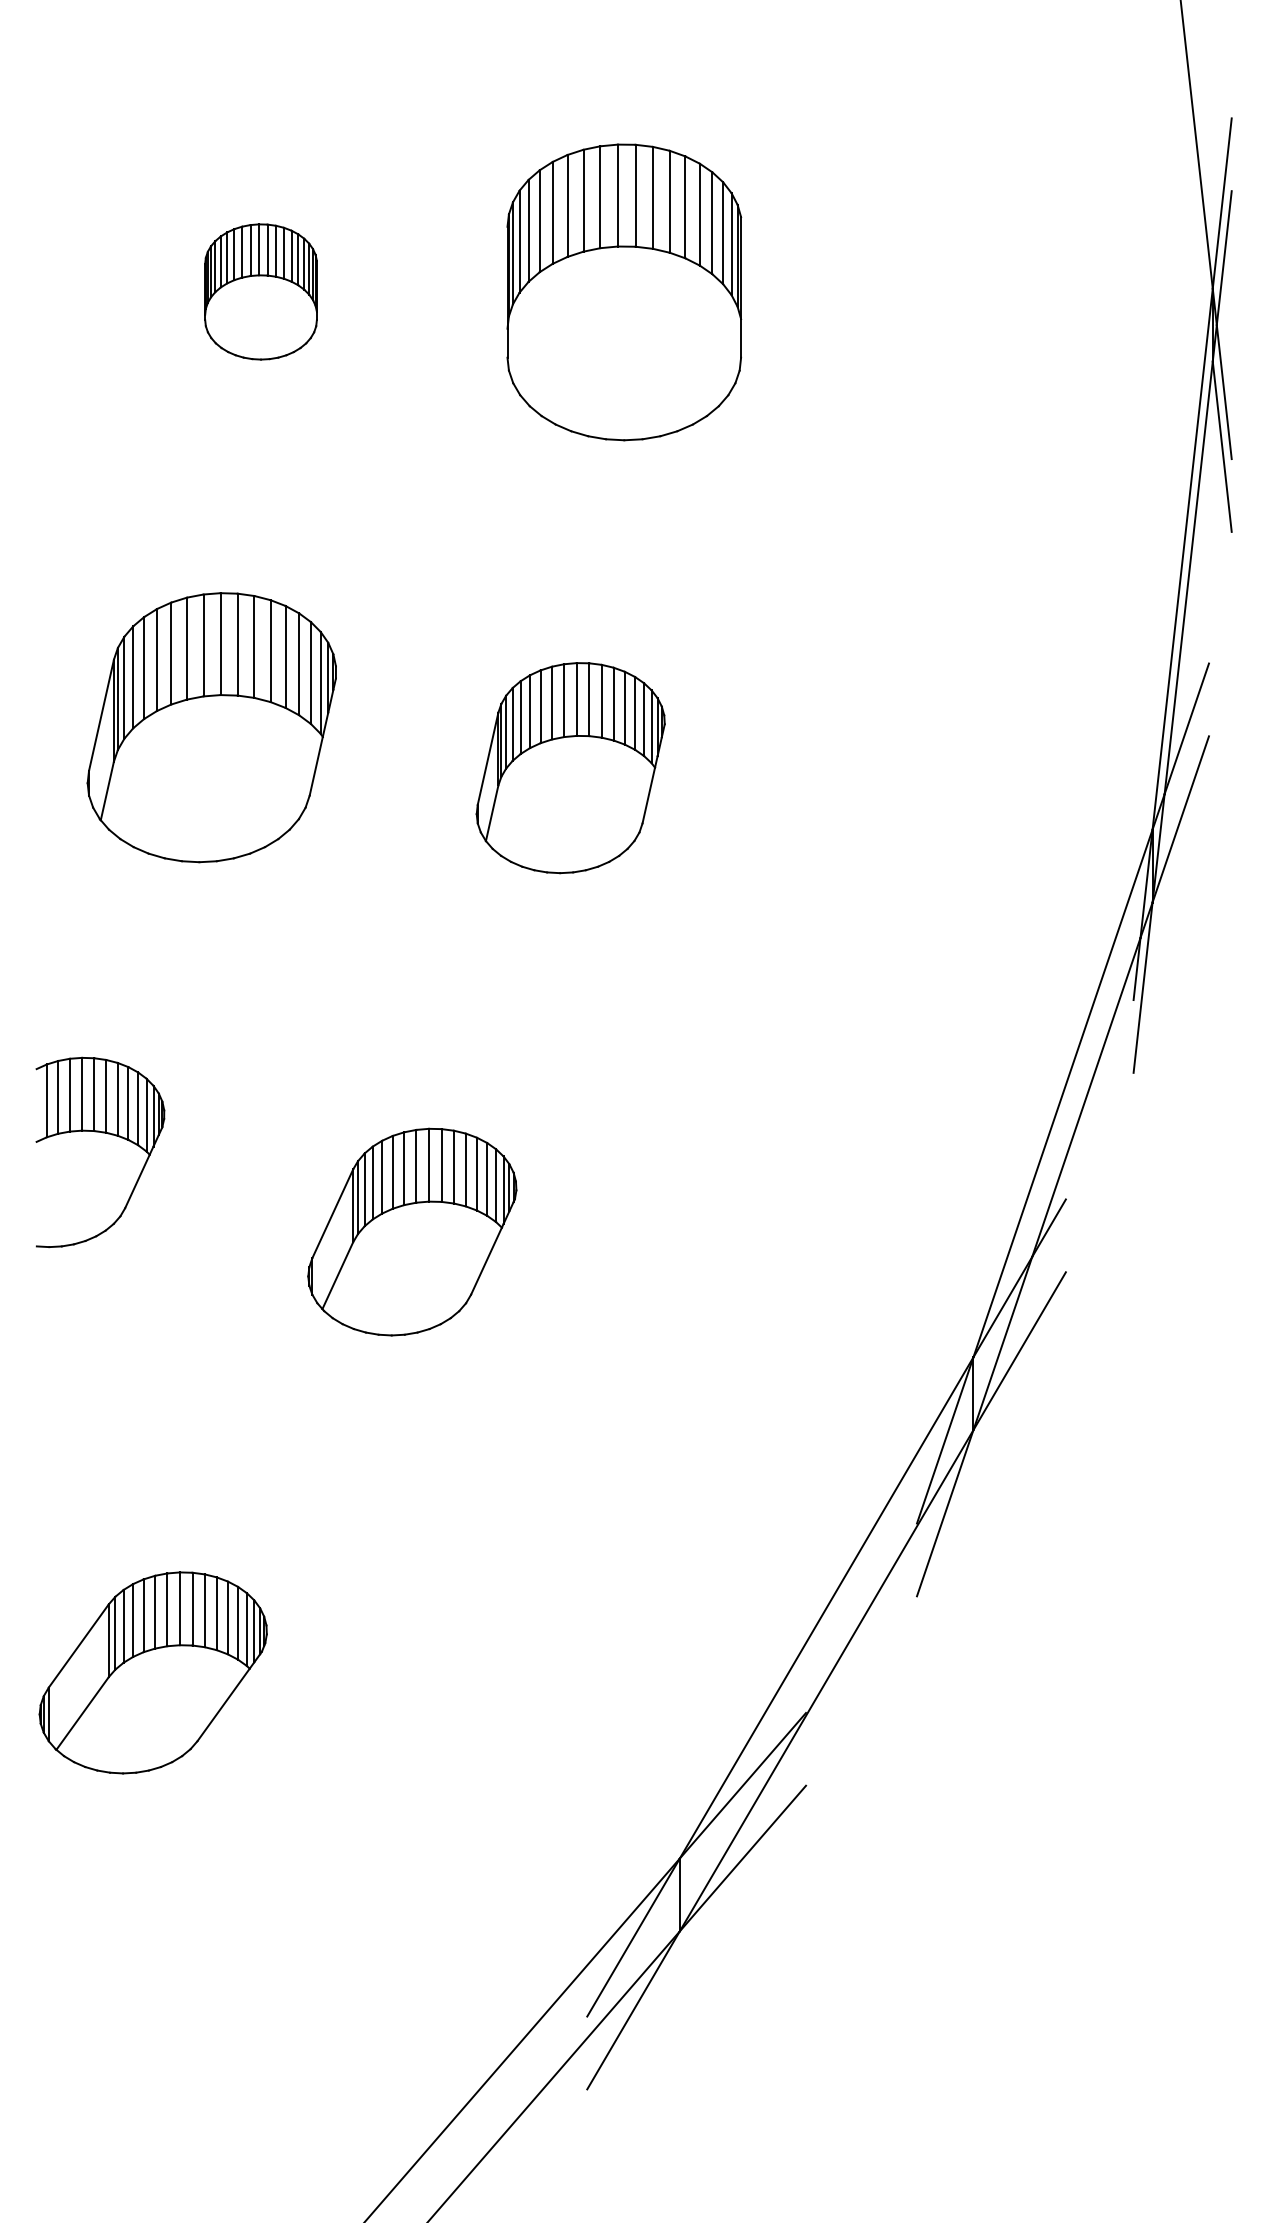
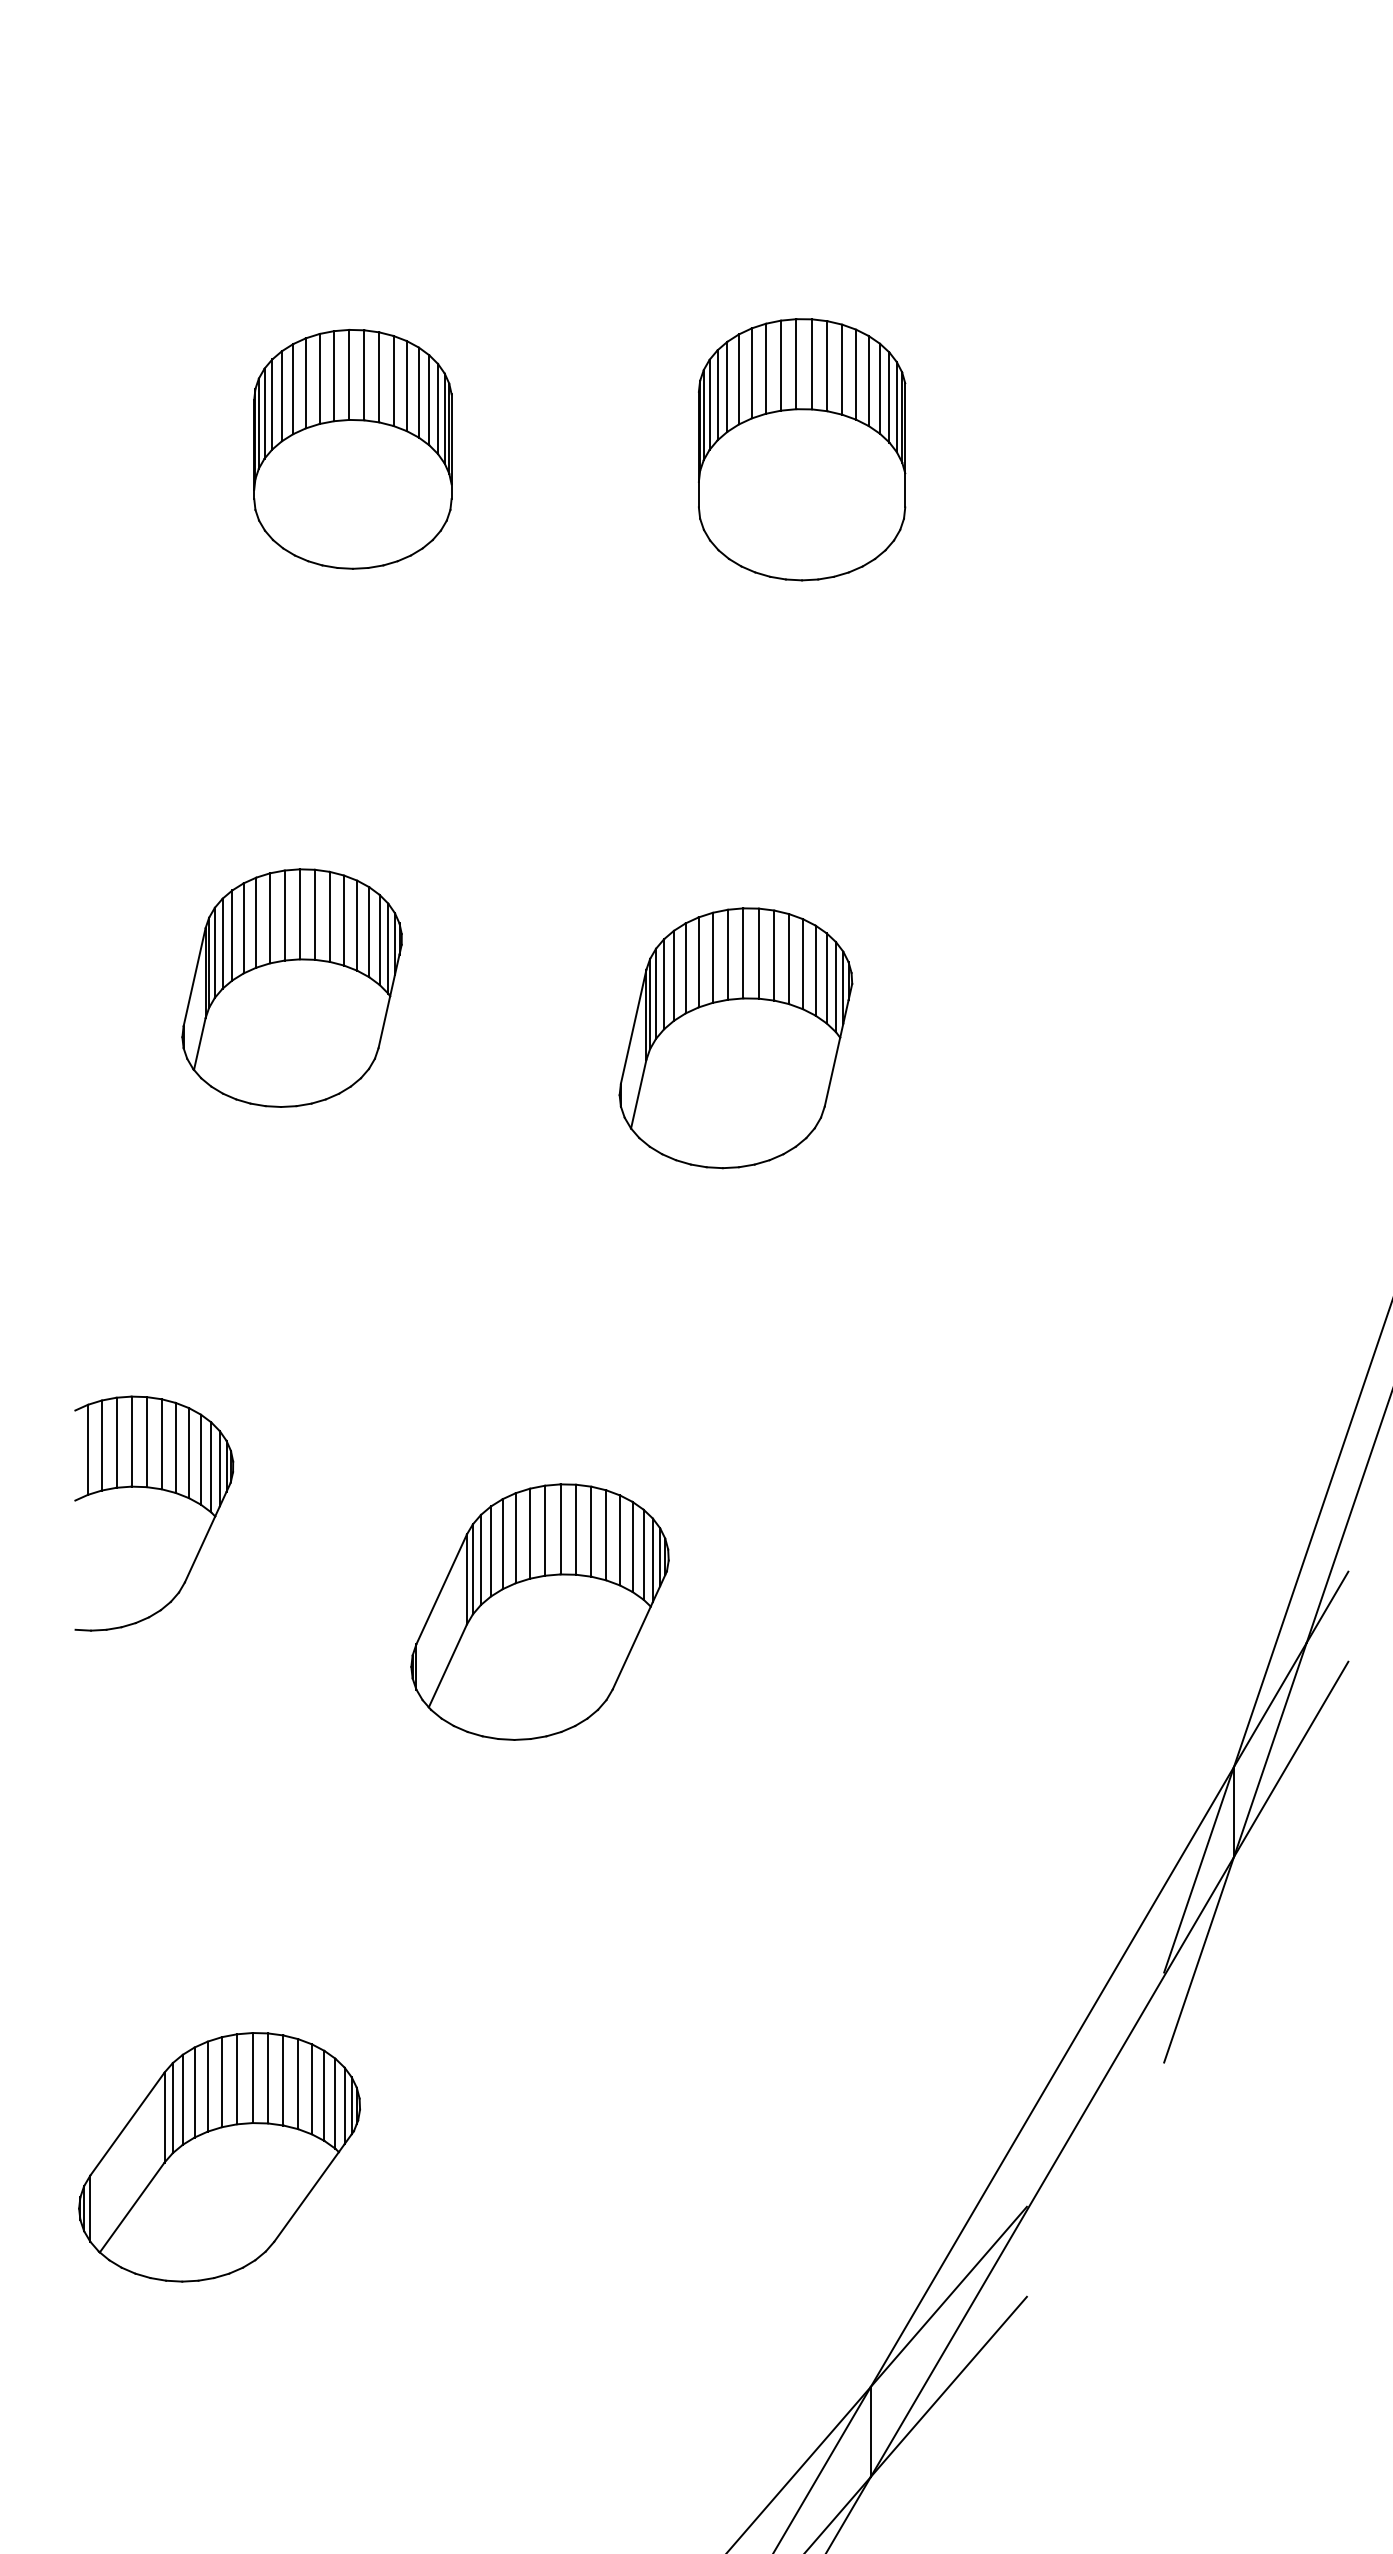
part: (260, 291) -> (352, 448), size x1.43
part: (623, 291) -> (801, 448), size x0.71
part: (211, 727) -> (291, 988), size x0.71

